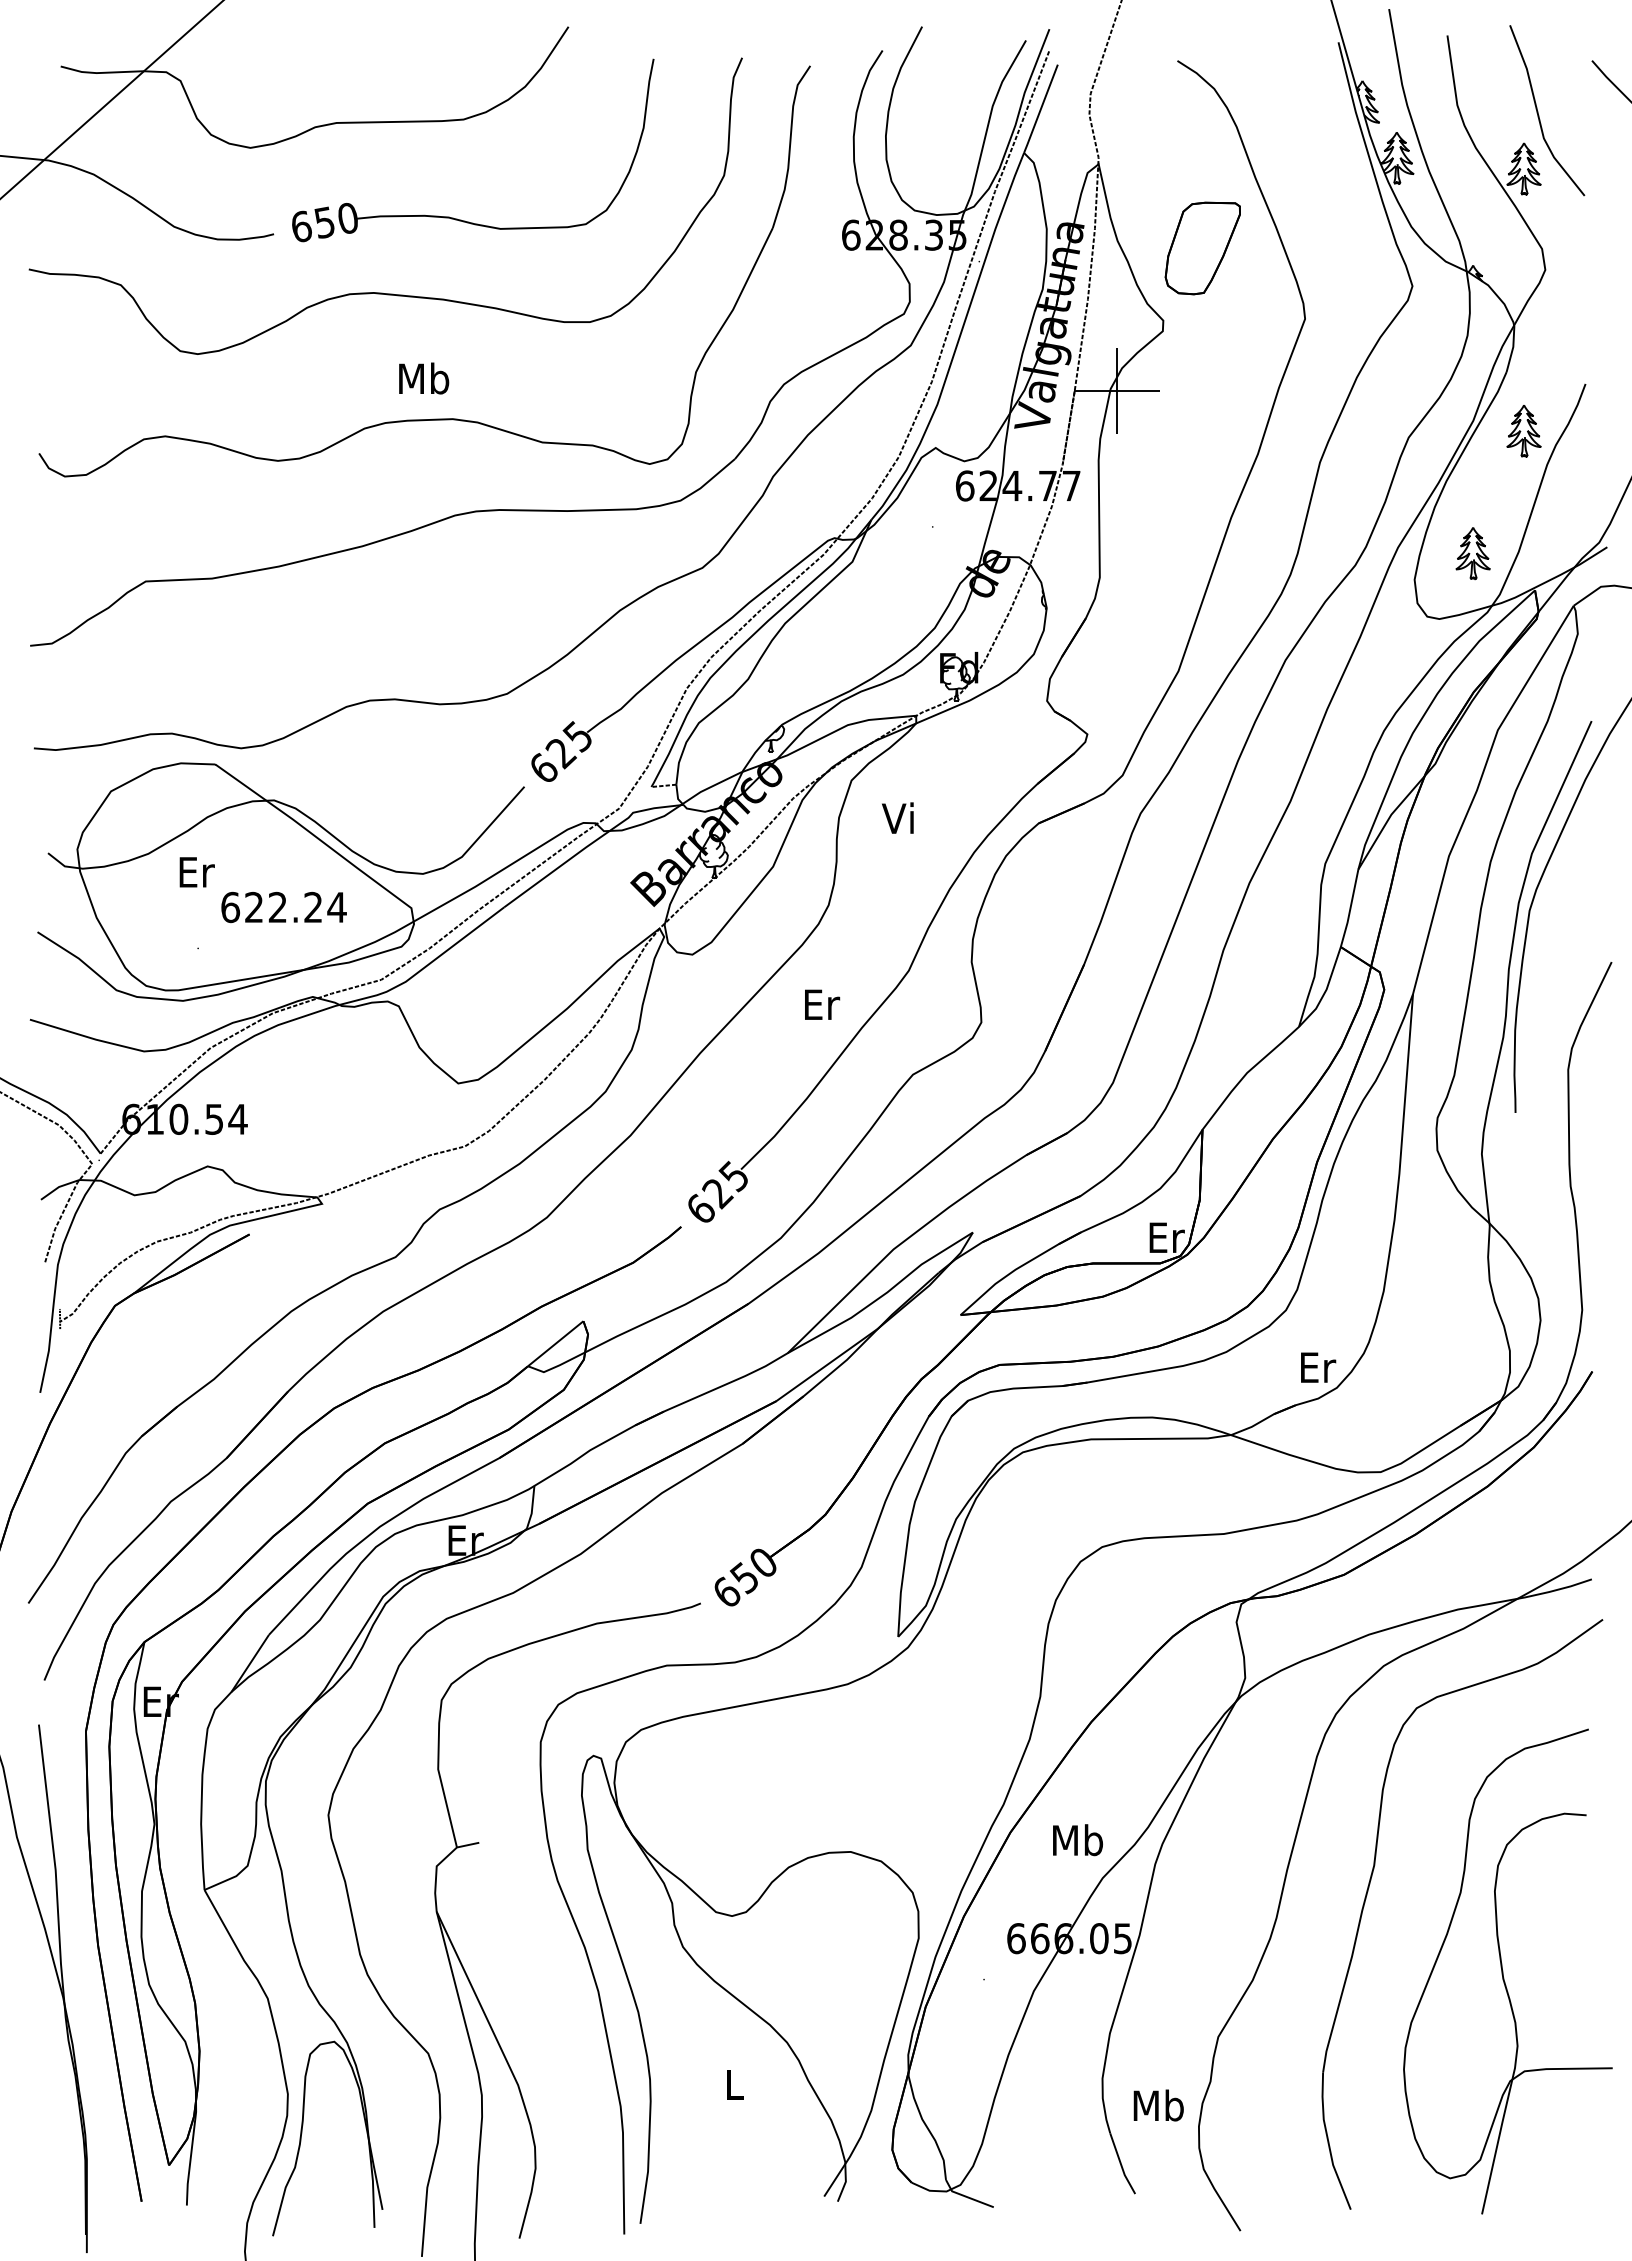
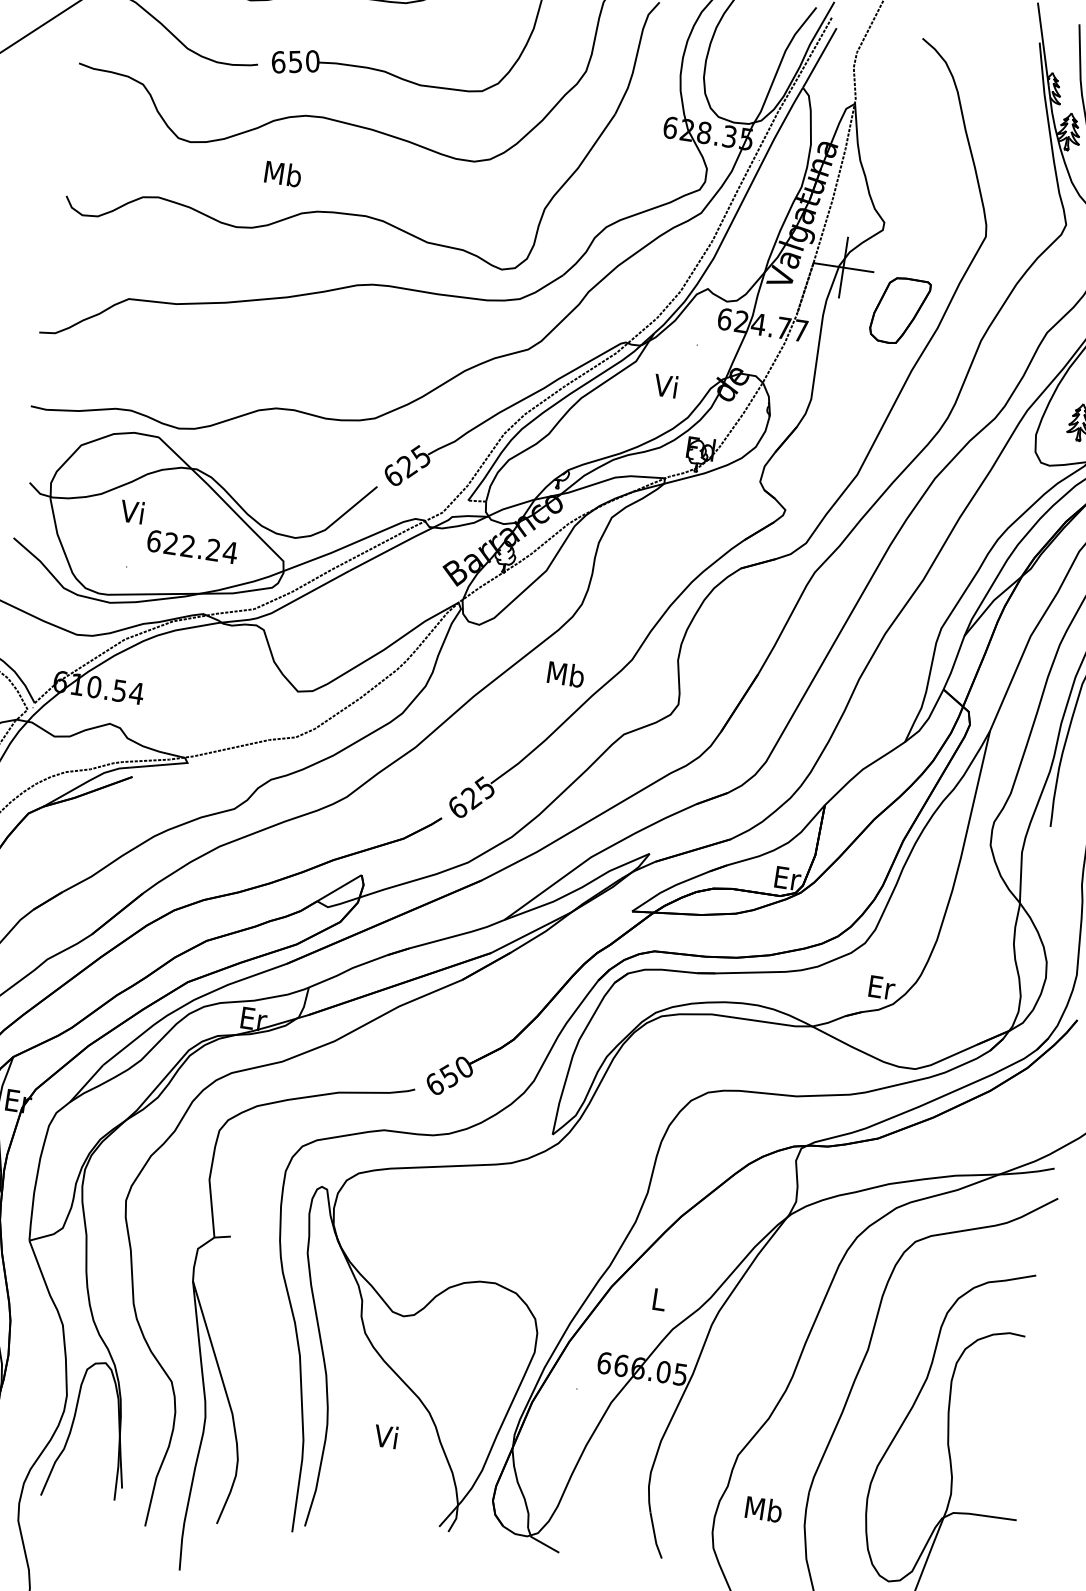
part: (1202, 248) -> (899, 311), moved
text: (424, 378) -> (283, 174), moved
text: (897, 817) -> (665, 385), moved
text: (196, 871) -> (133, 511), Er -> Vi
text: (821, 1004) -> (566, 674), Er -> Mb
text: (1078, 1840) -> (659, 1299), Mb -> L
text: (732, 2083) -> (385, 1436), L -> Vi
text: (1158, 2105) -> (763, 1509), moved

